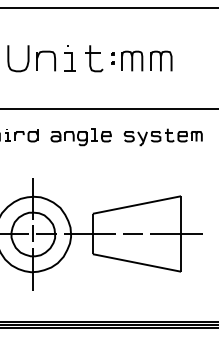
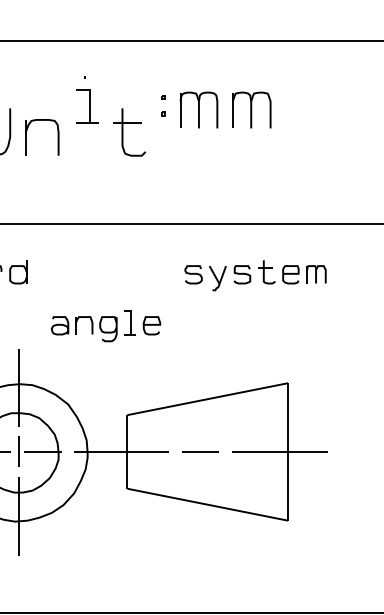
part: (69, 58) -> (86, 99), moved
part: (141, 60) -> (215, 108), moved
part: (80, 137) -> (104, 327), moved

